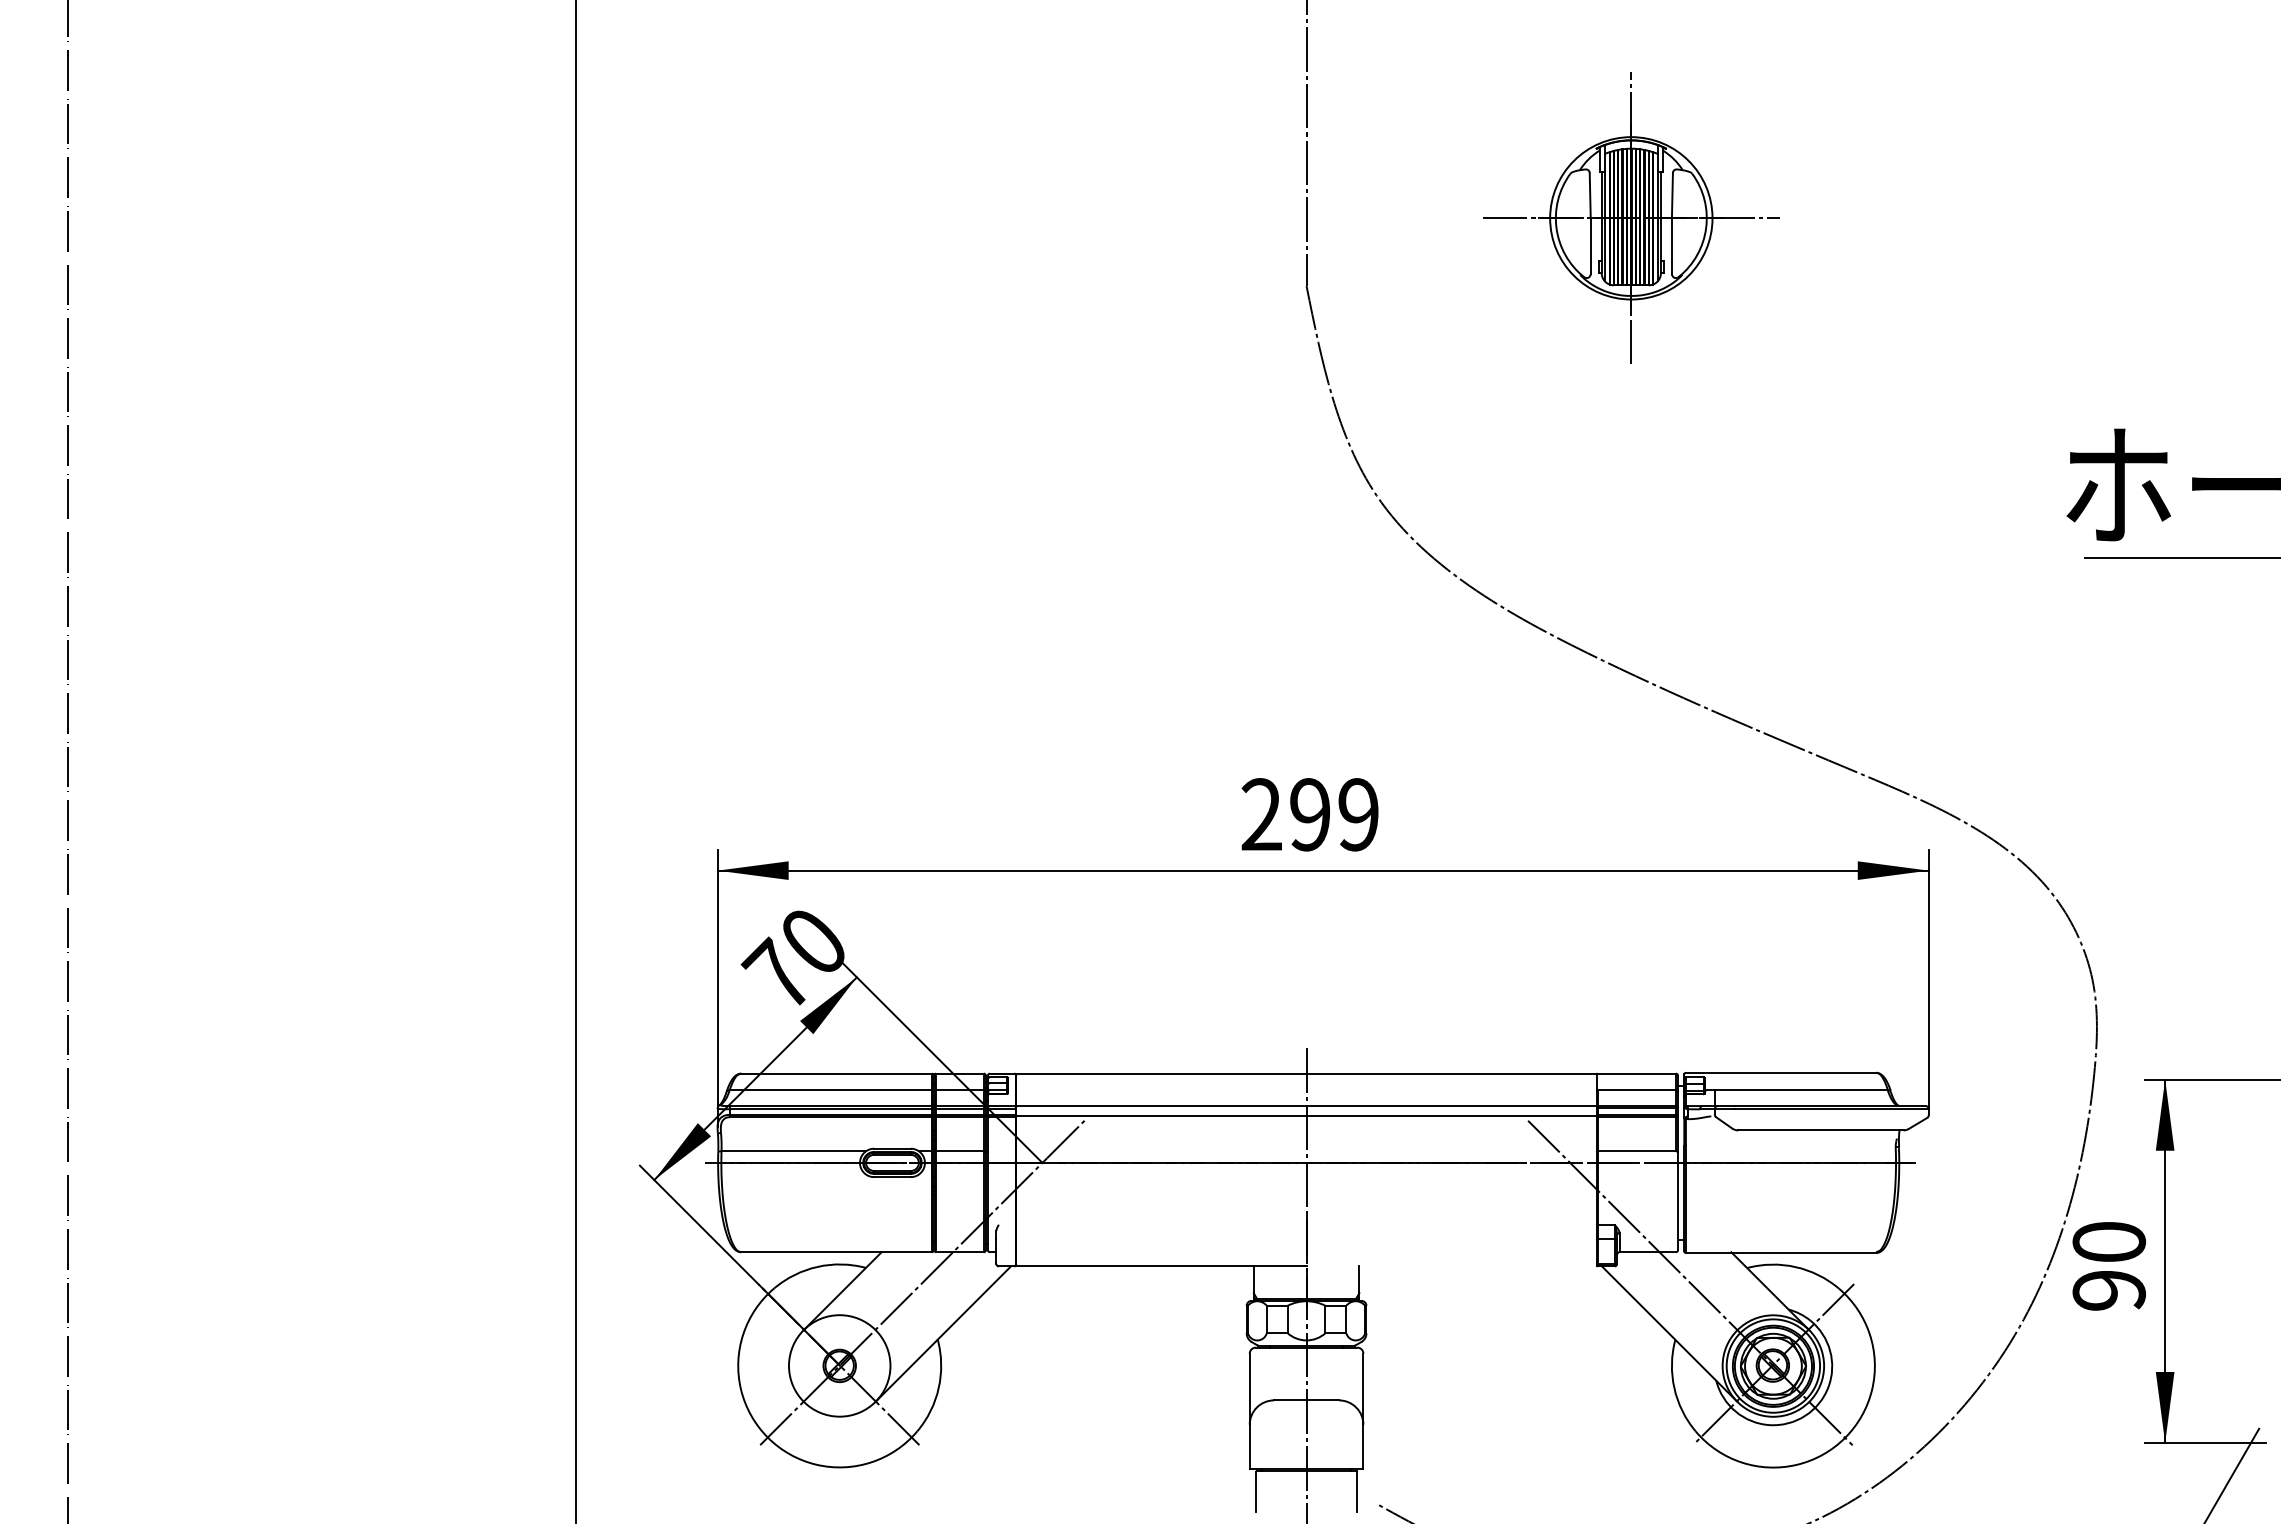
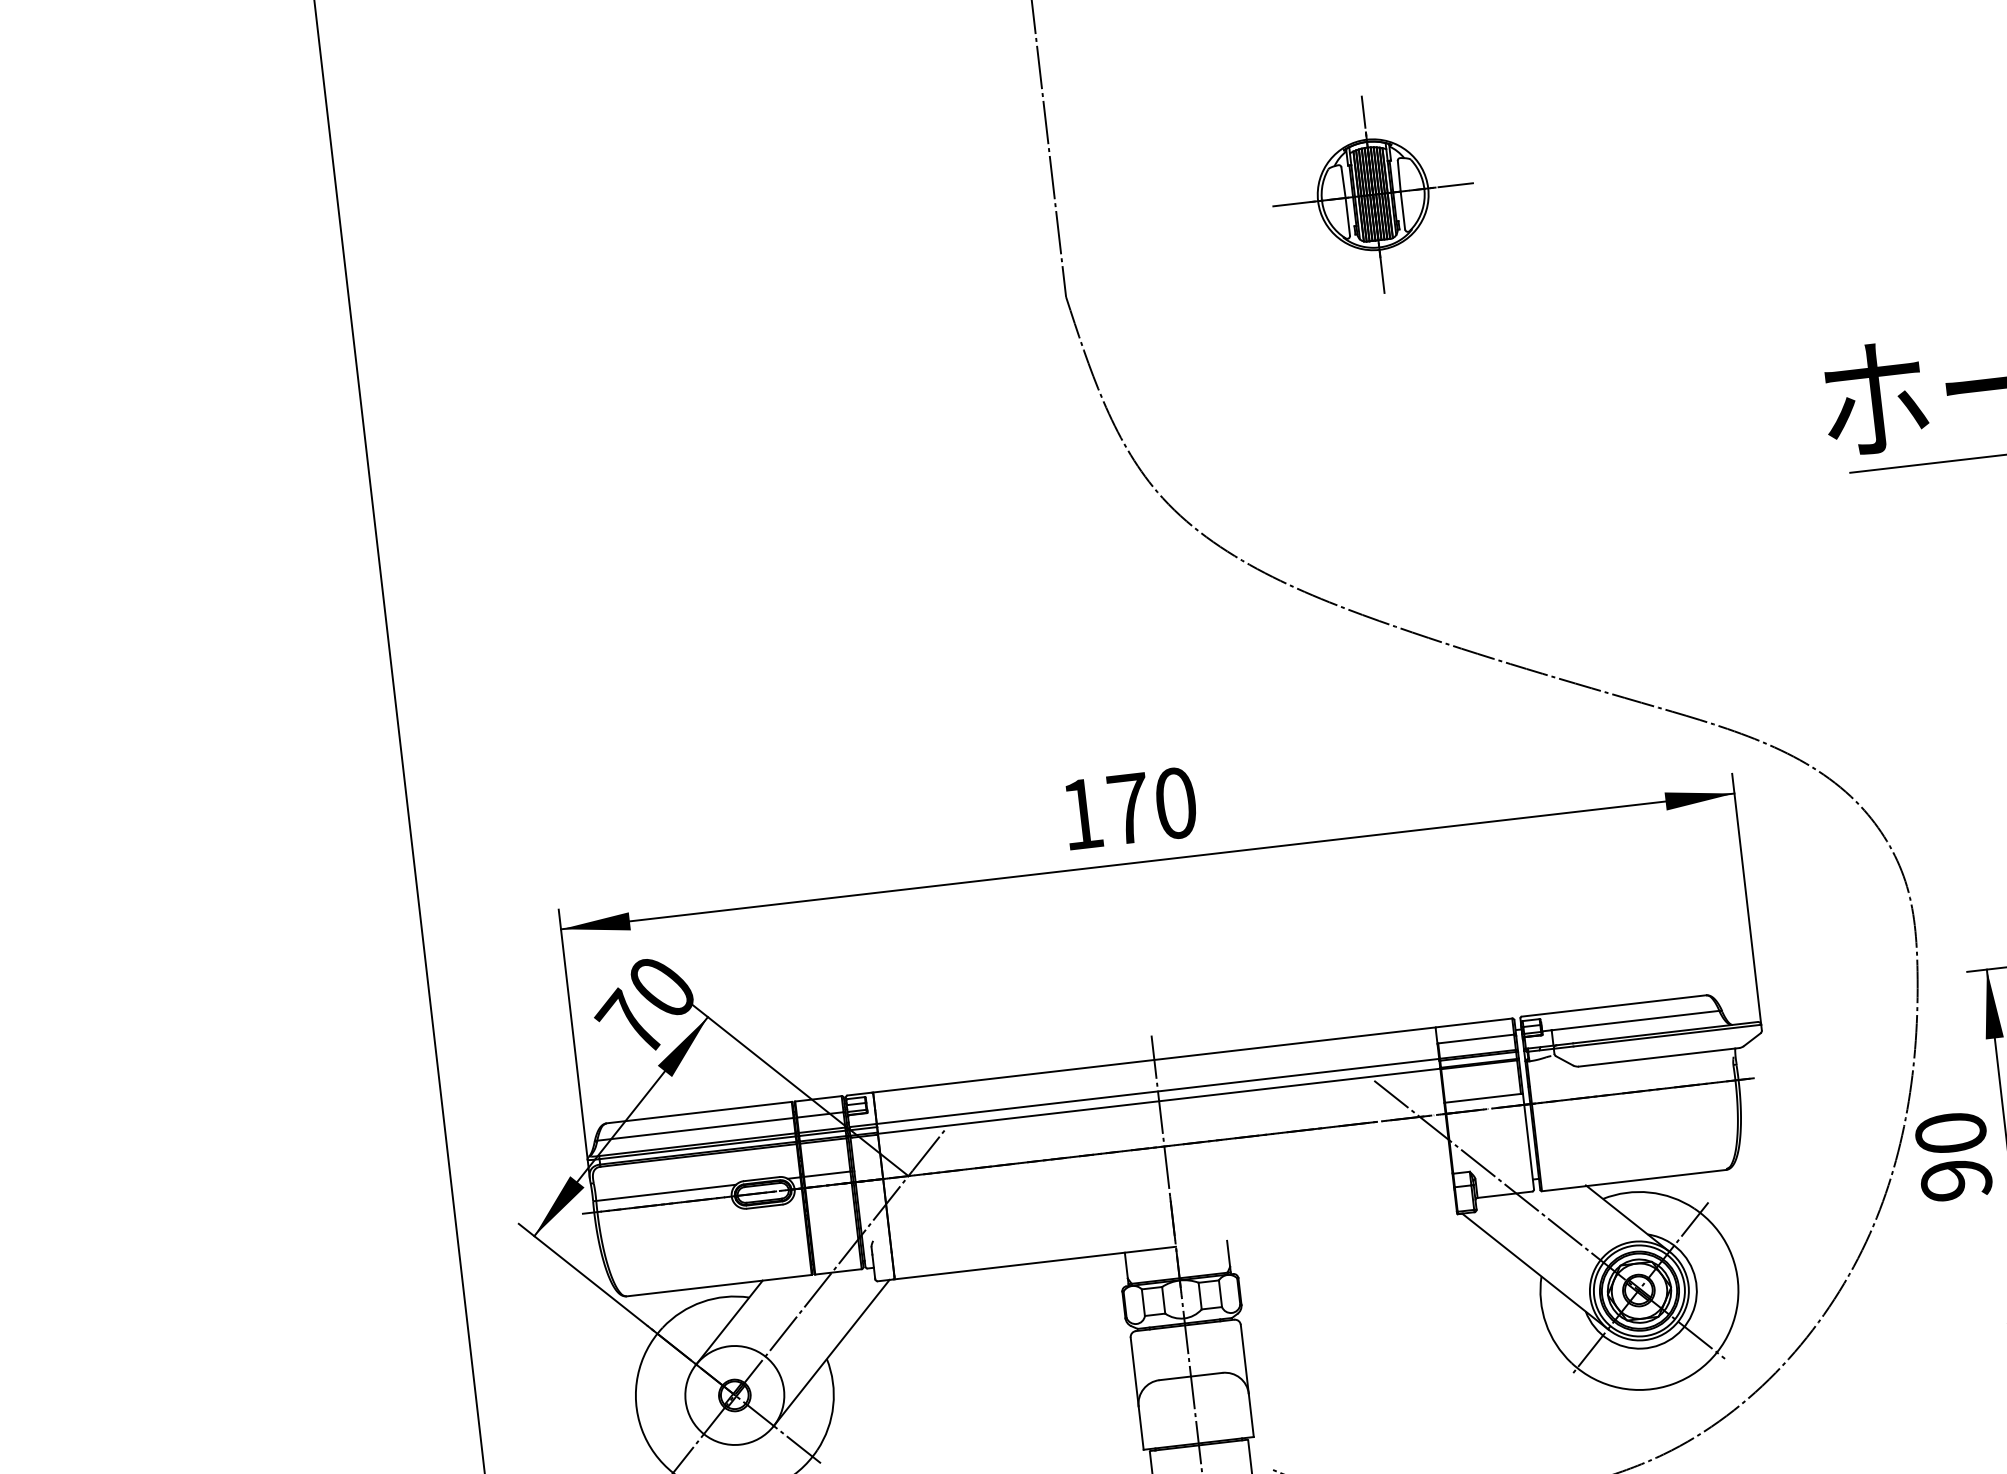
part: (1631, 217) -> (1373, 194), size x0.7
text: (1309, 814) -> (1128, 808), 299 -> 170

